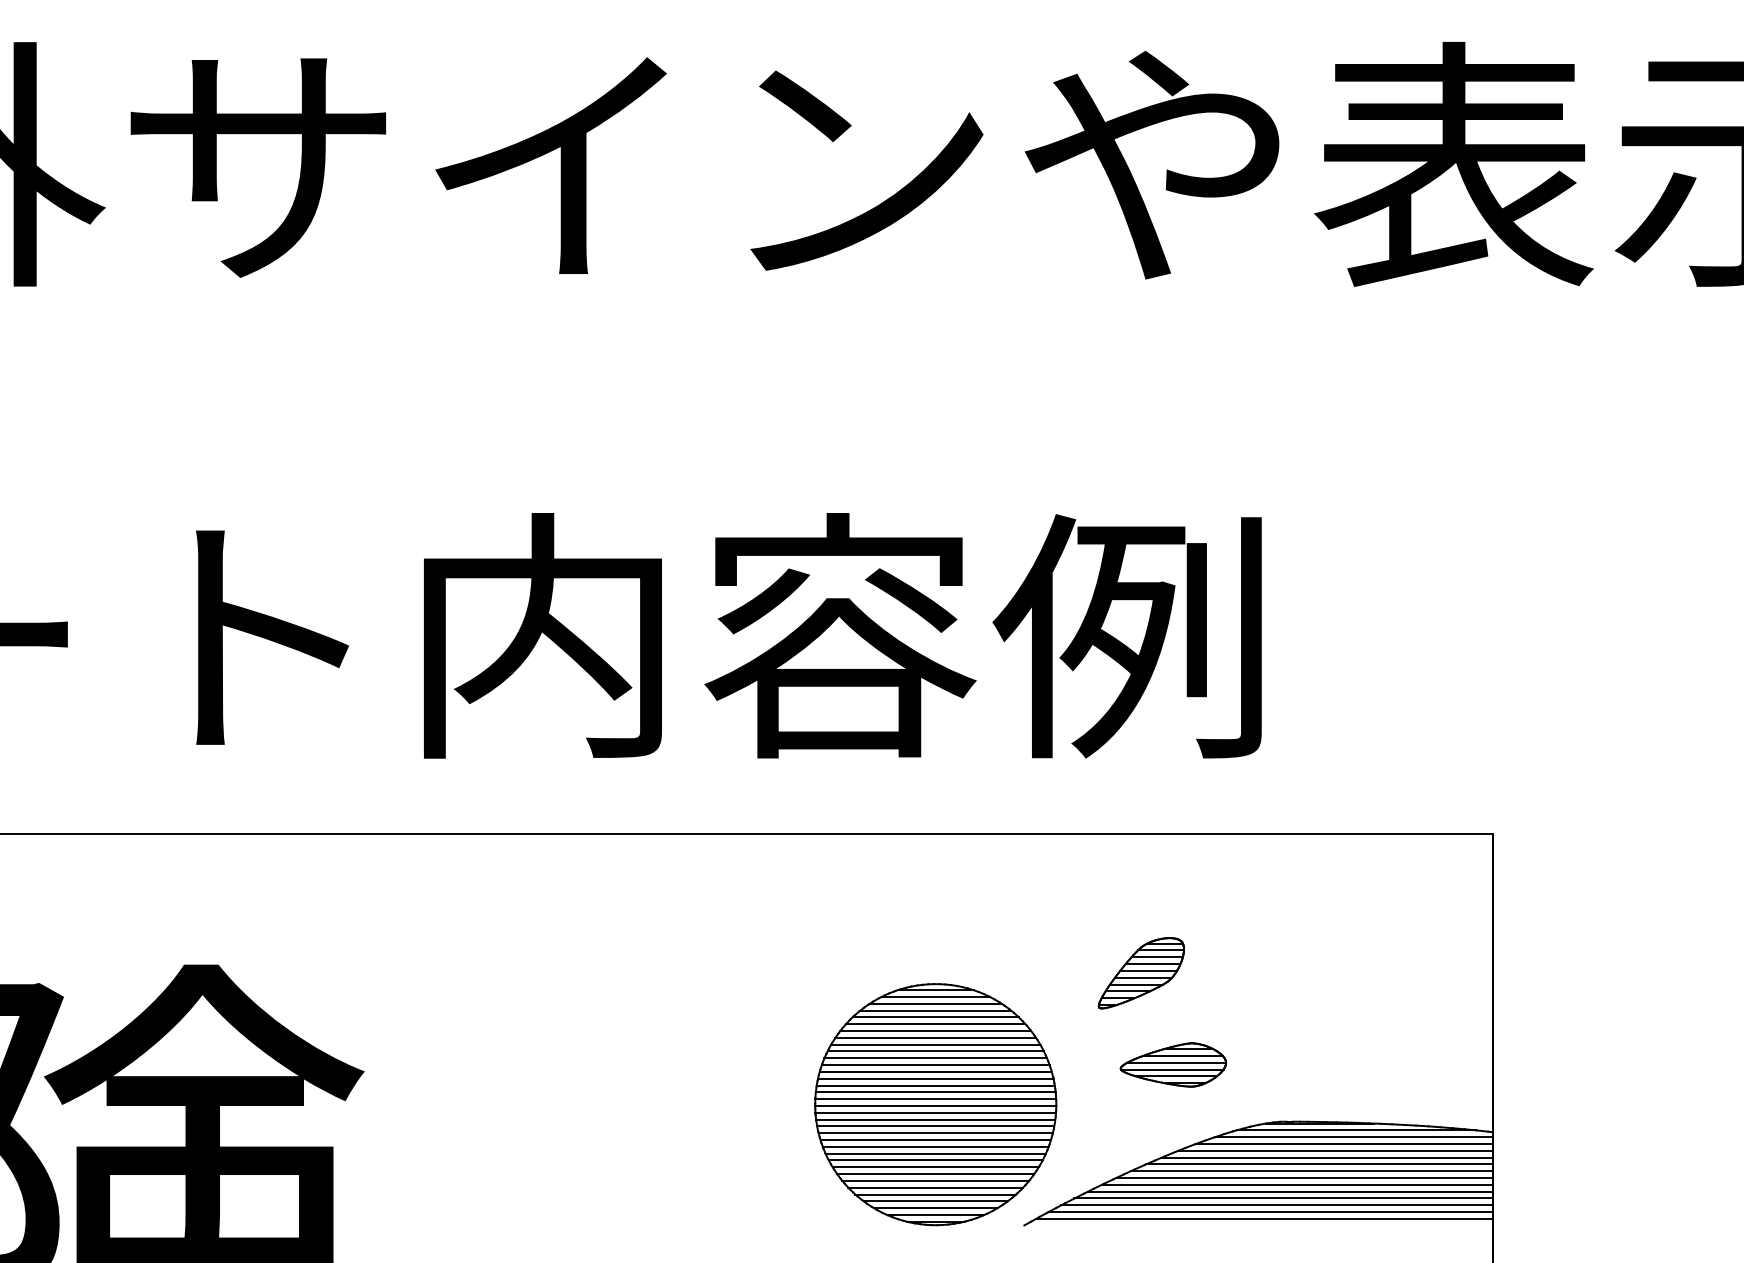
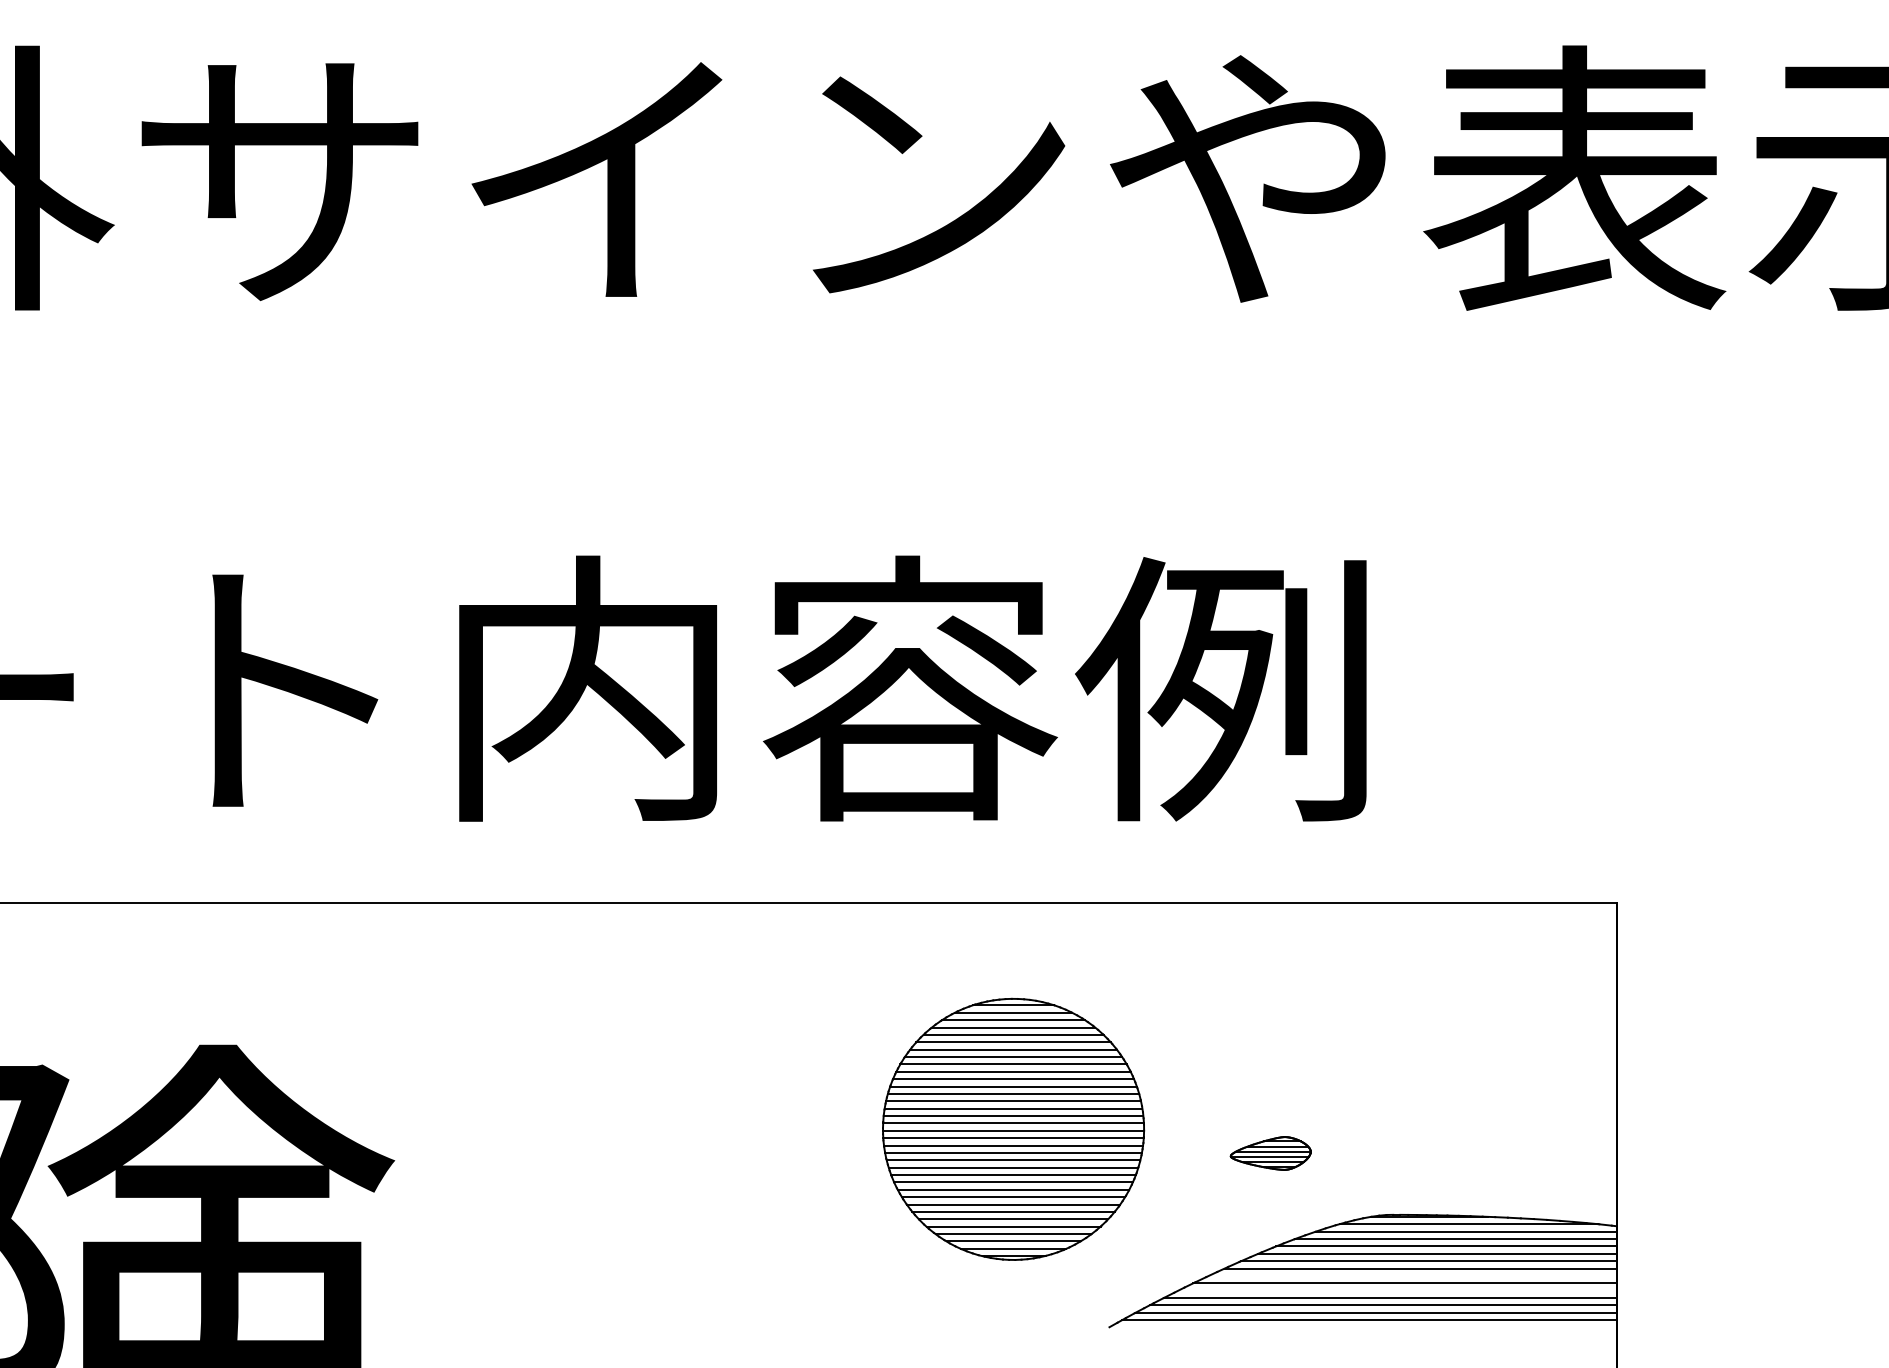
part: (1141, 973) -> (1236, 1054), removed
part: (1173, 1065) -> (1270, 1153), size x0.7
part: (935, 1103) -> (1013, 1128), moved
line: (1304, 1177) -> (1412, 1275), removed
line: (1290, 1191) -> (1397, 1290), removed

